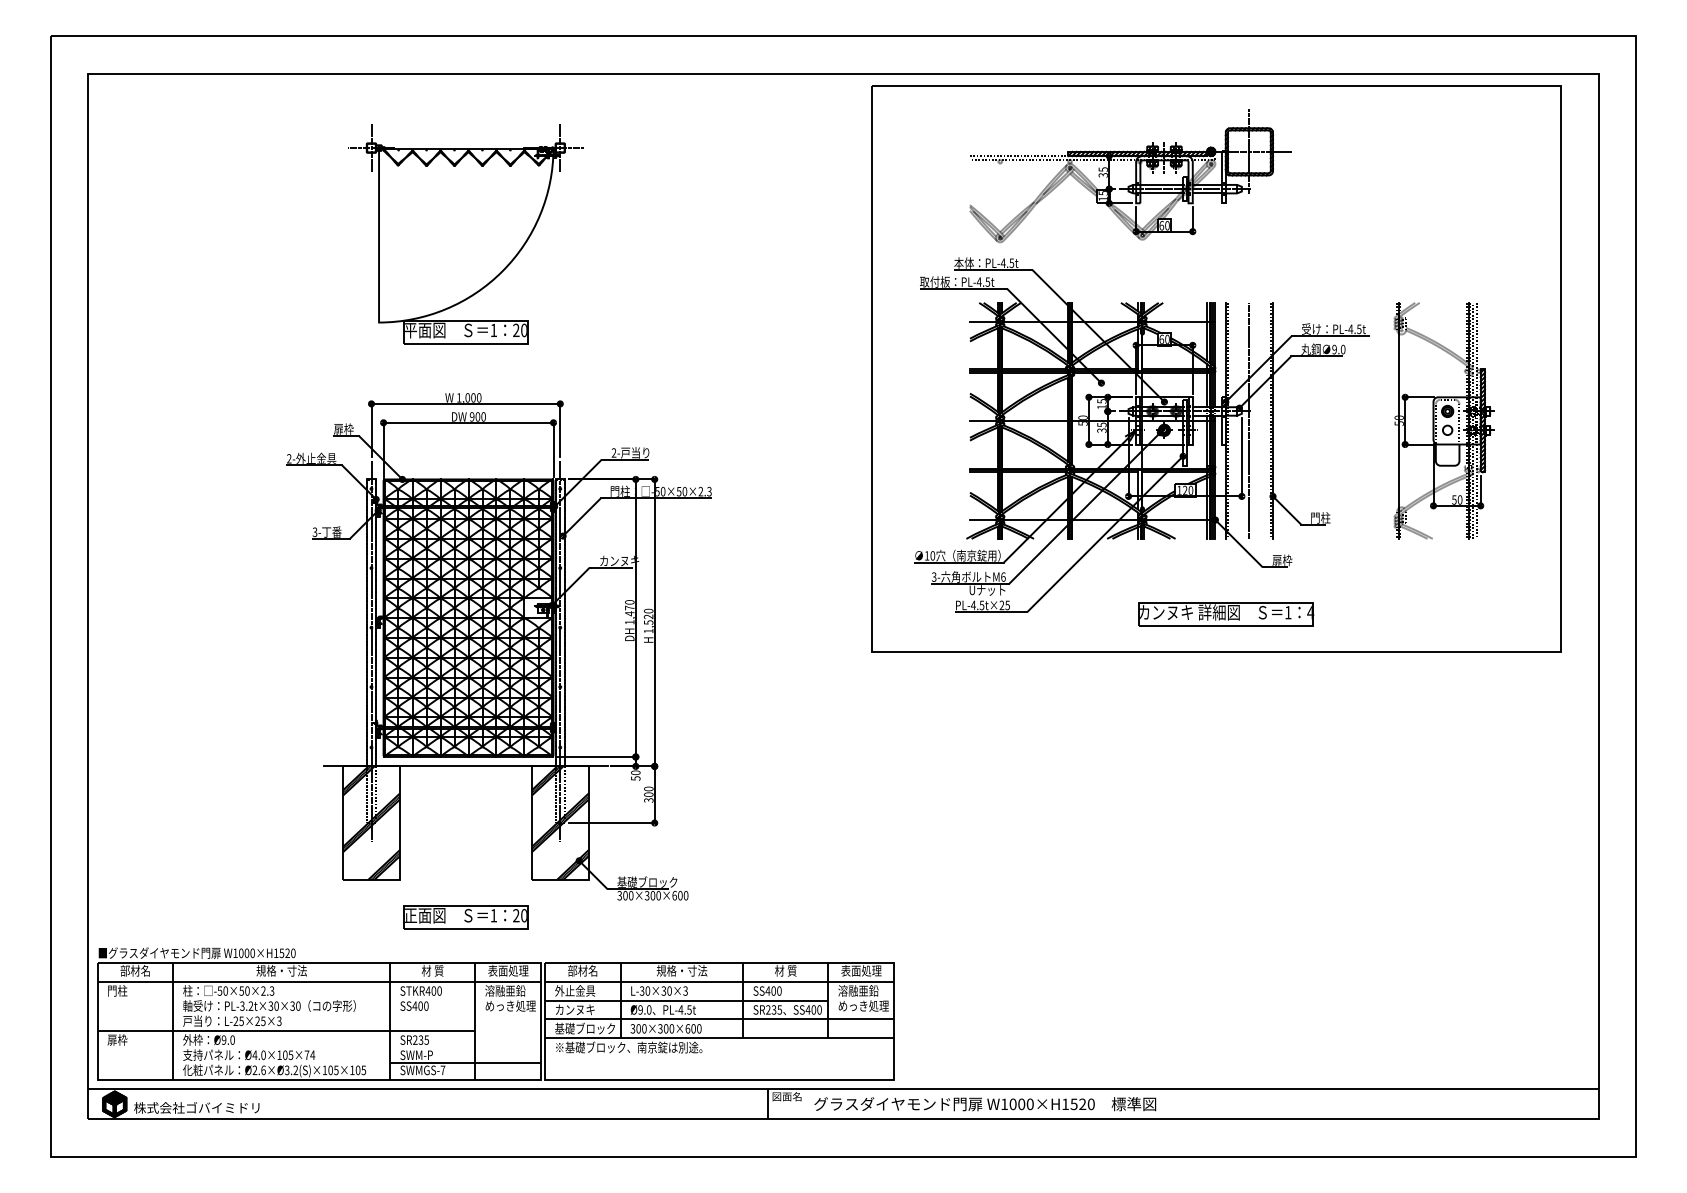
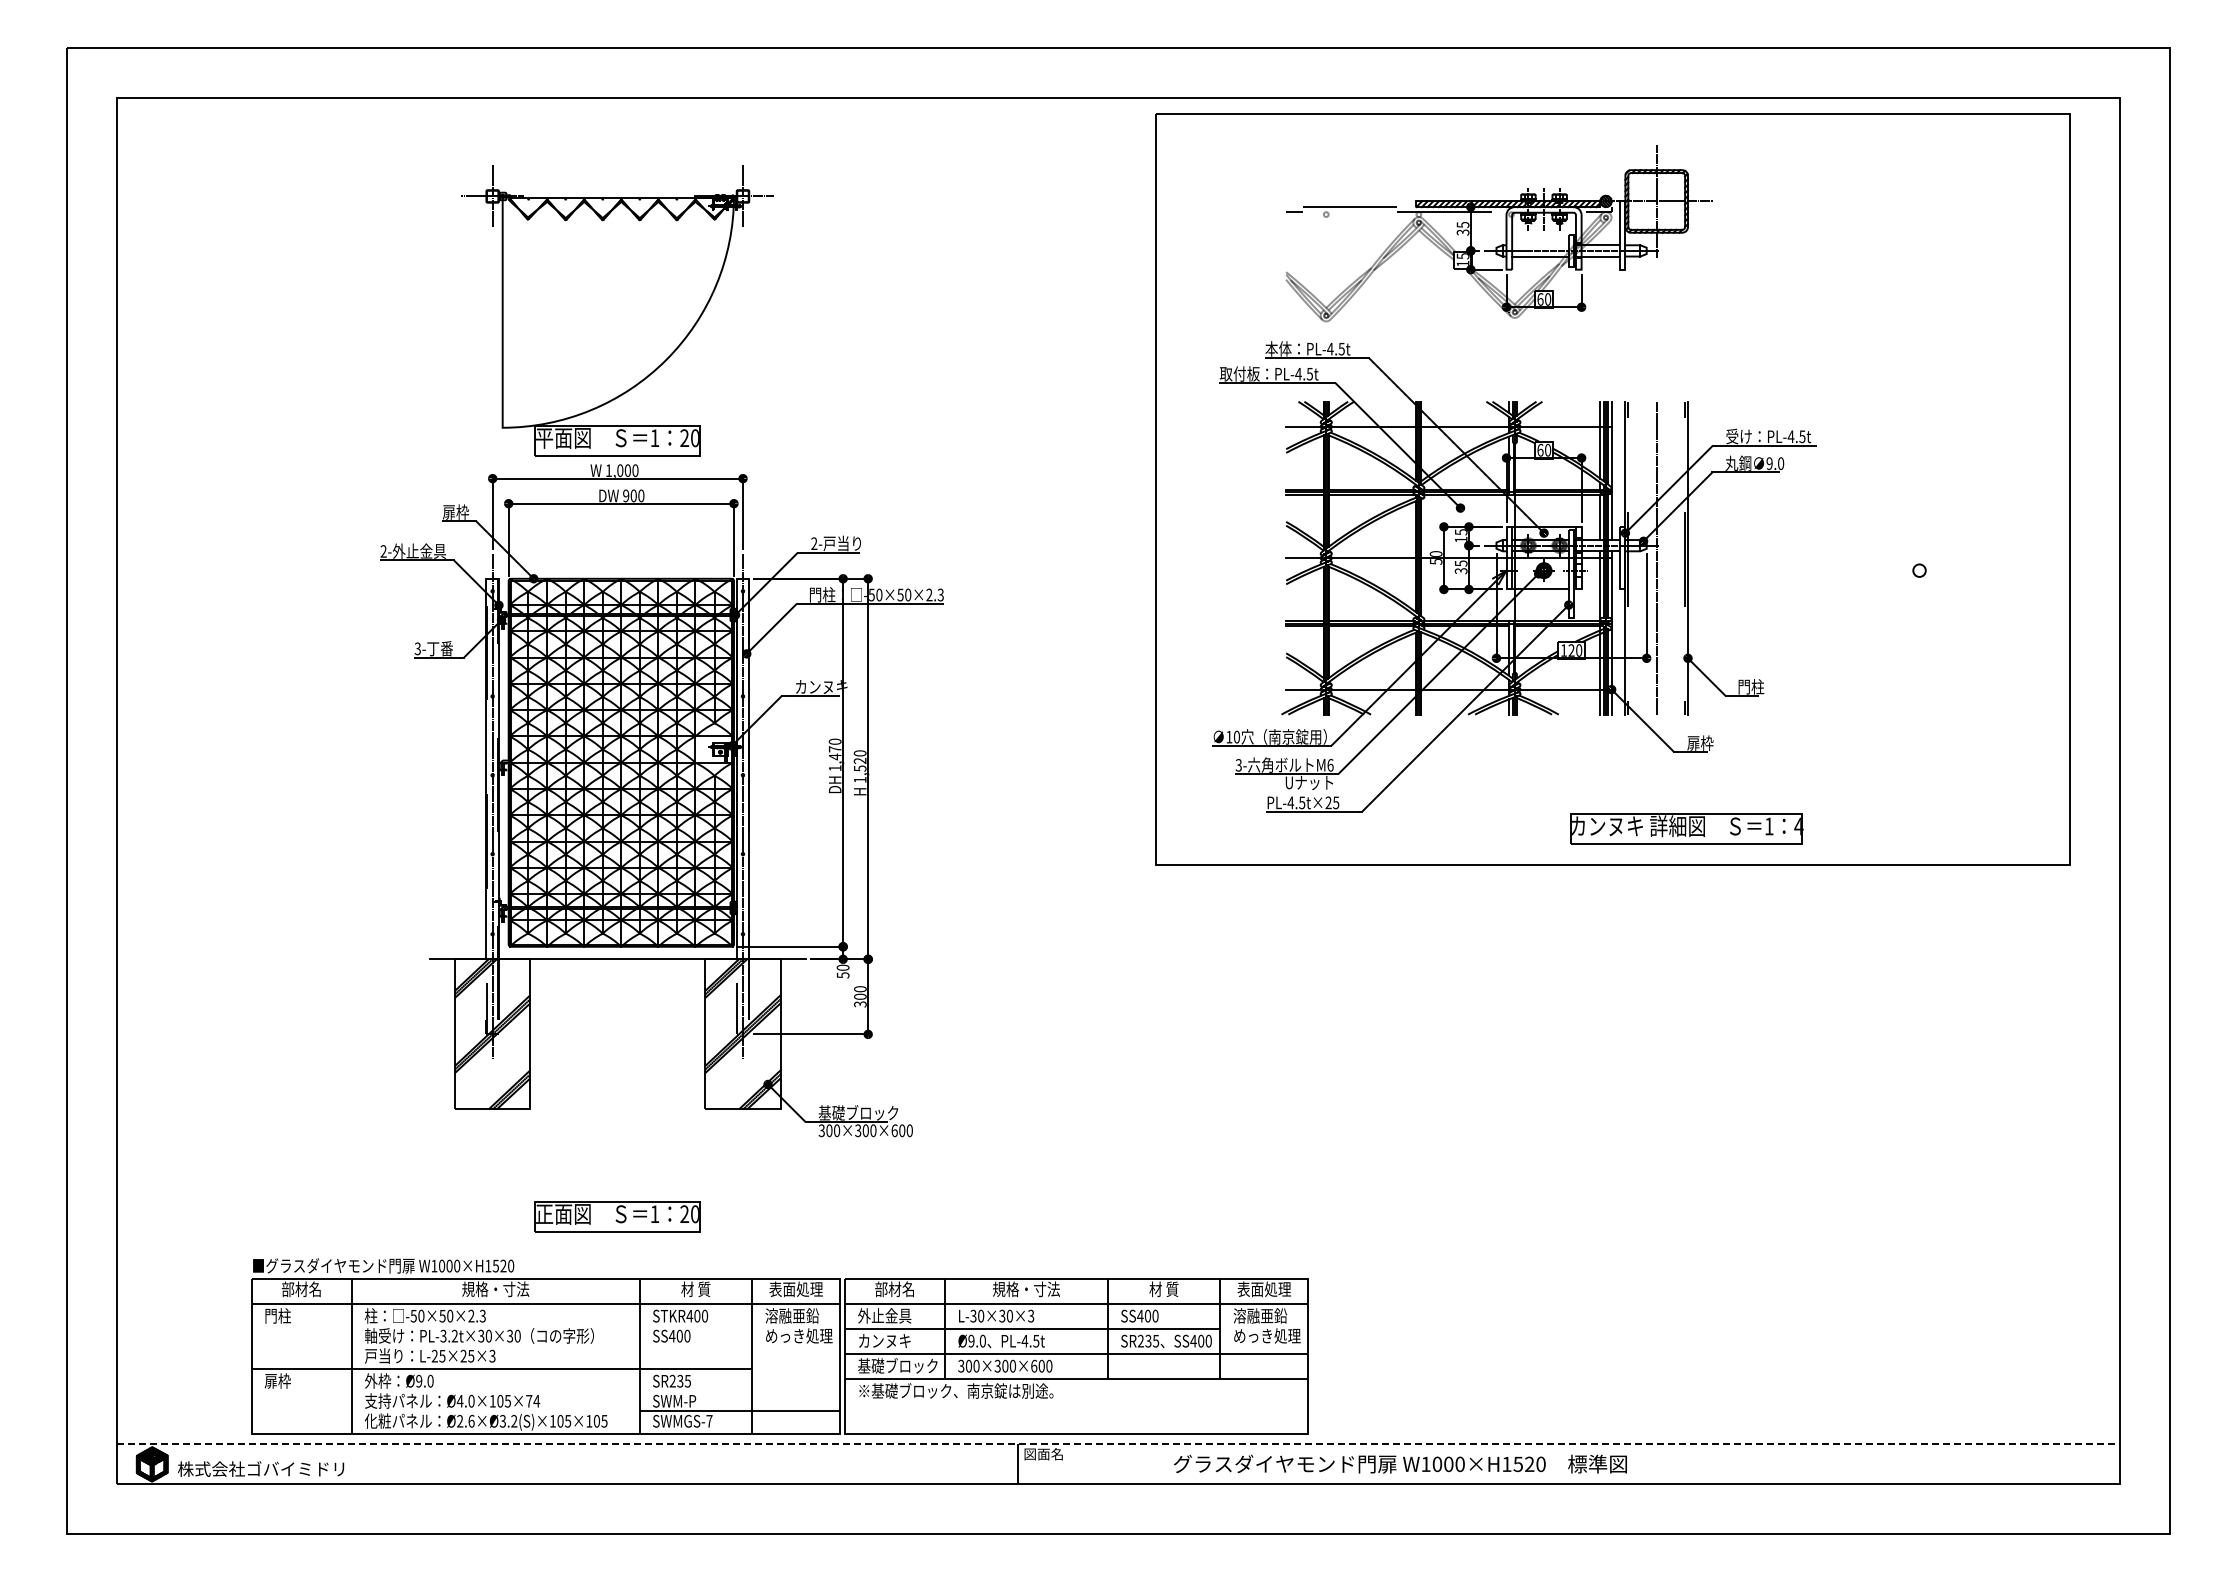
line: (1161, 185) -> (1540, 245), removed
part: (1443, 421) -> (1914, 558), removed
part: (1225, 614) -> (1686, 828), moved
part: (498, 646) -> (661, 800), moved
part: (495, 1013) -> (779, 1346), moved
line: (843, 1089) -> (1118, 1444), solid -> dashed
text: (985, 1103) -> (1400, 1463), moved

